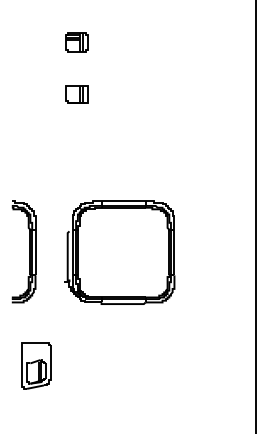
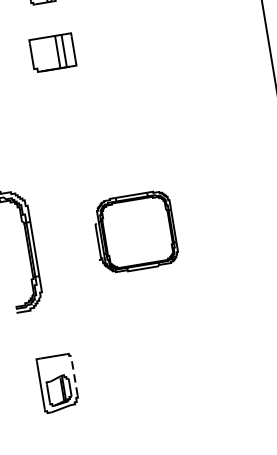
part: (76, 94) -> (52, 53), size x1.6
part: (119, 252) -> (134, 232), size x0.6
line: (50, 361) -> (74, 375), solid -> dashed

